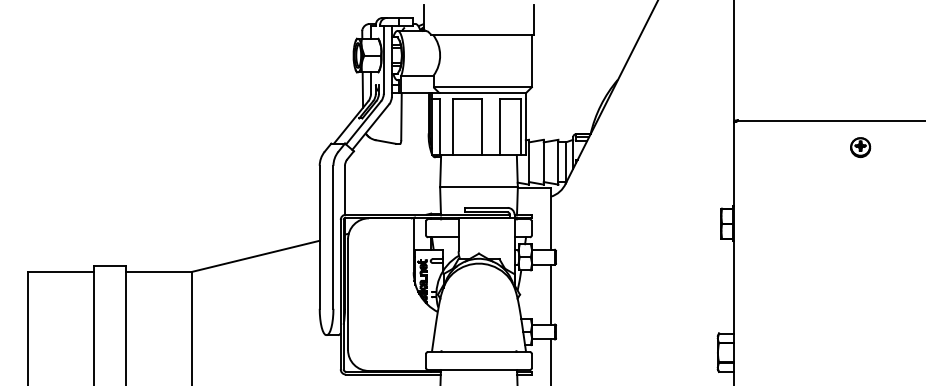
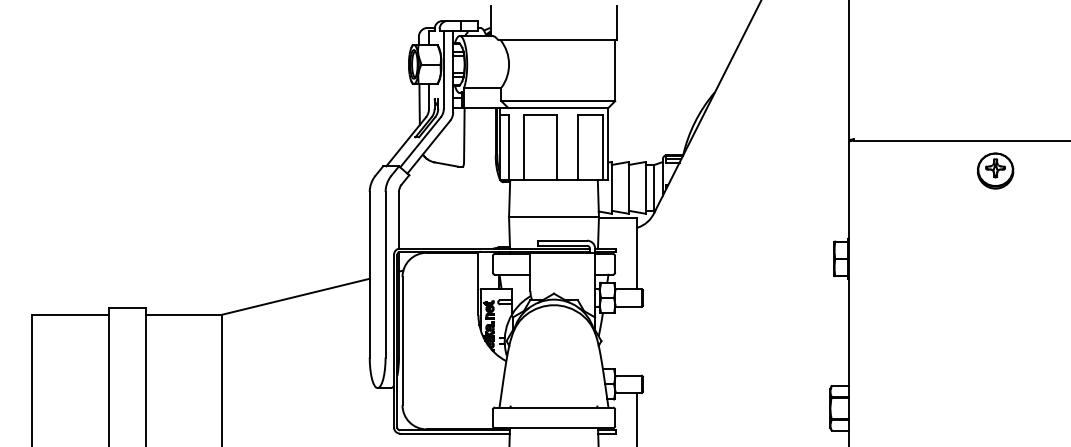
part: (860, 147) -> (995, 170), size x1.6
line: (551, 294) -> (637, 340), removed

